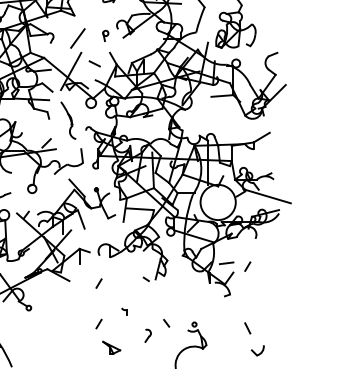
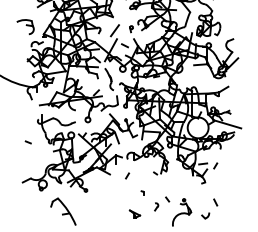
line: (98, 323) -> (127, 199), removed
part: (257, 350) -> (205, 215), moved

